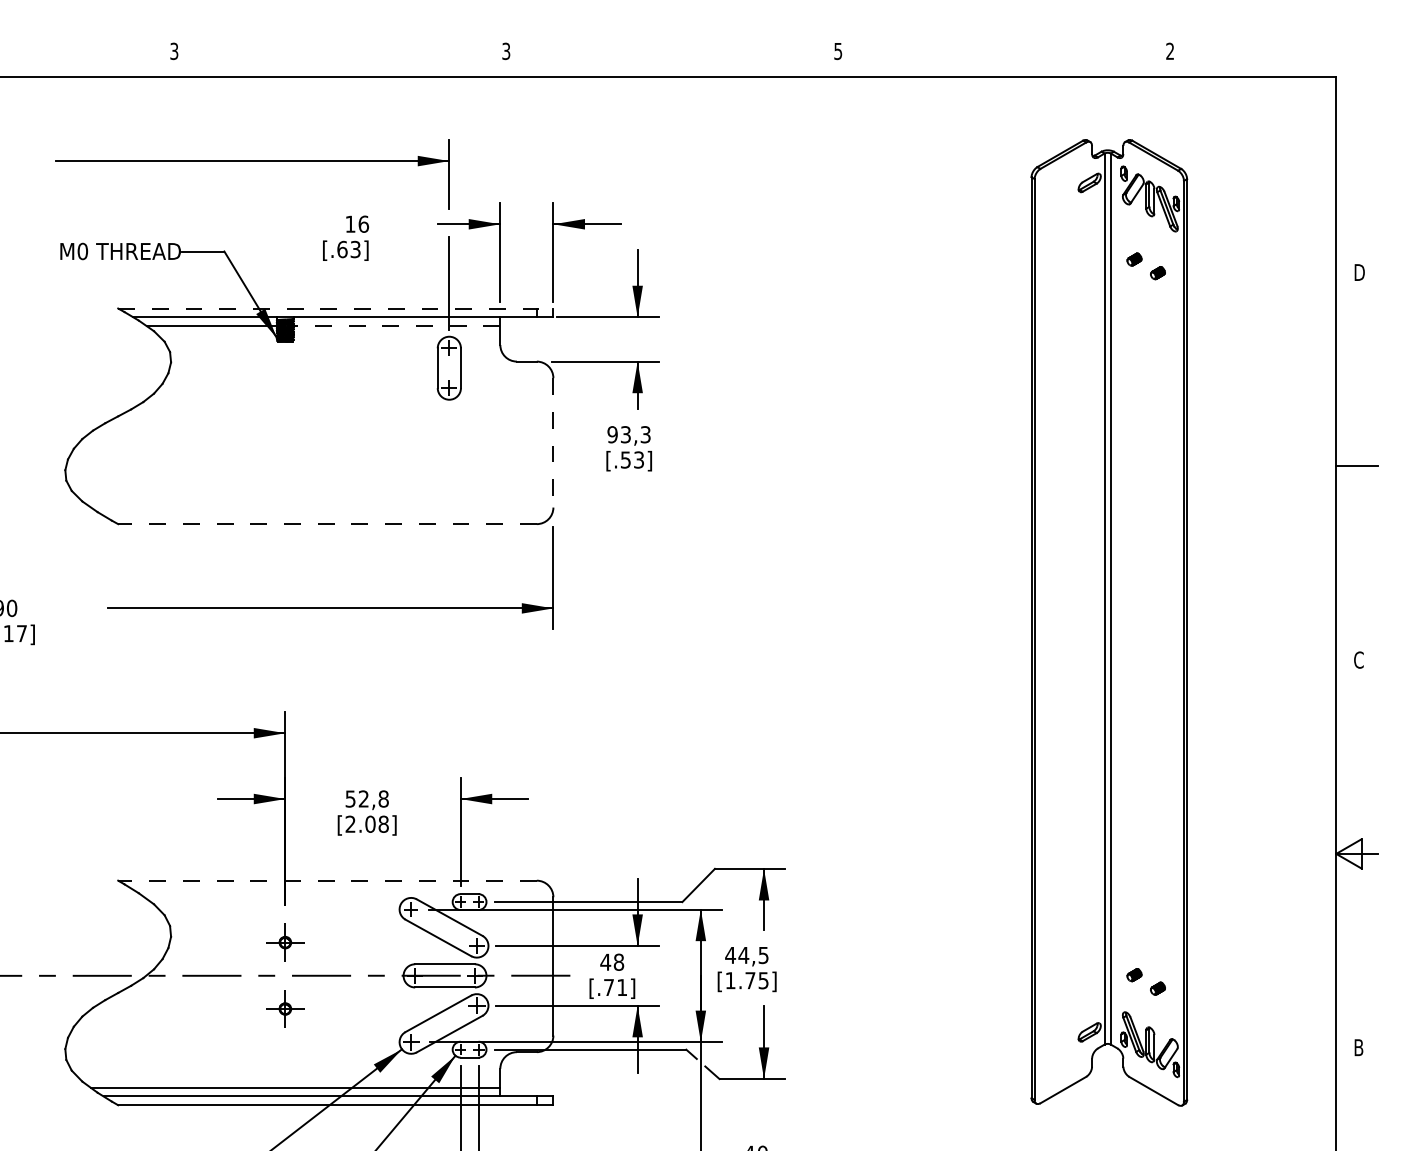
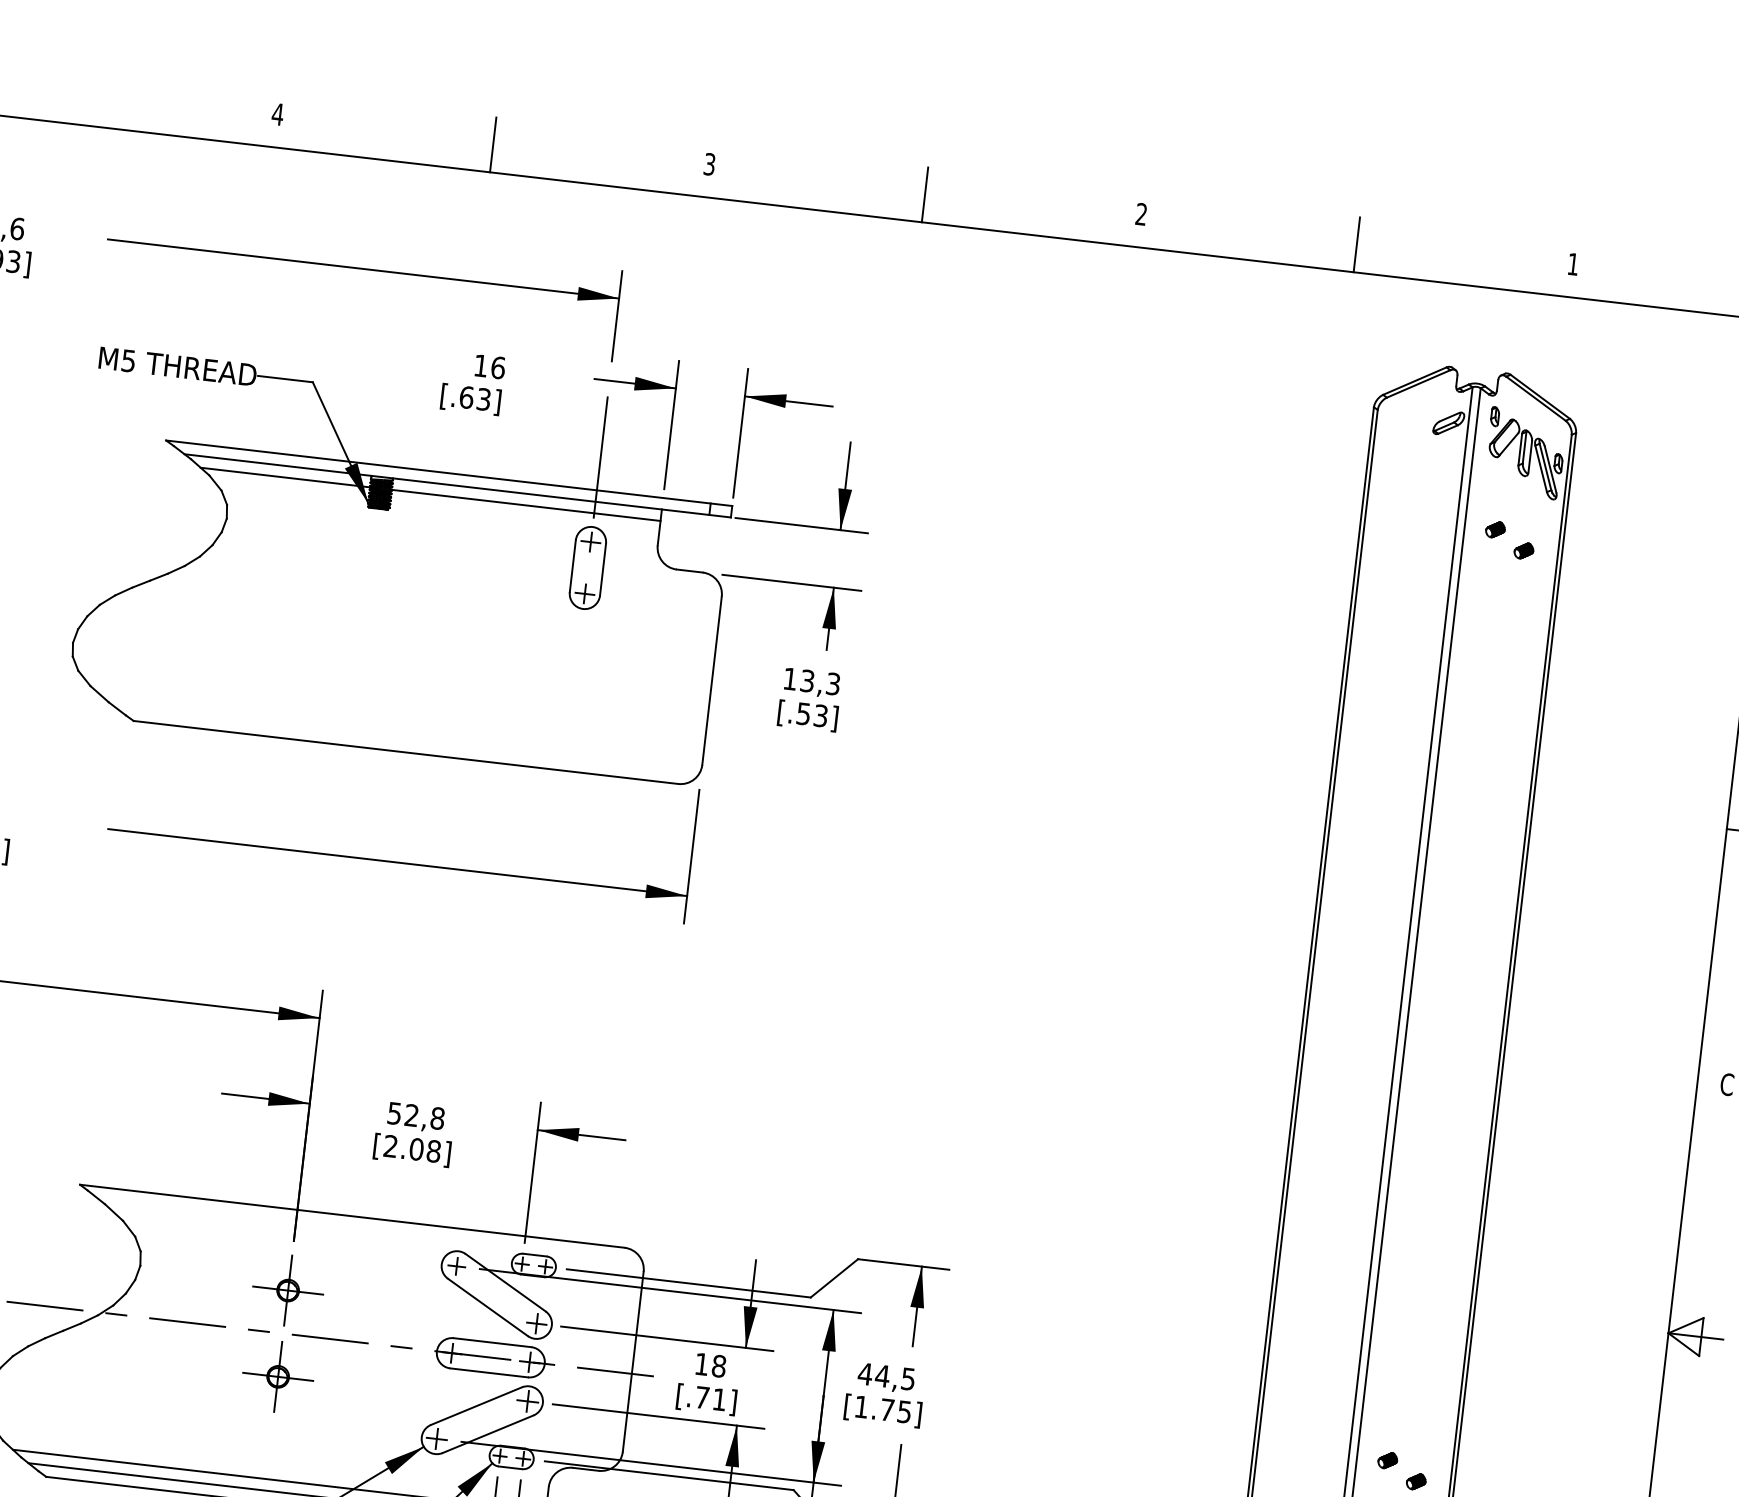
text: (1169, 50) -> (1572, 263), 2 -> 1
text: (174, 51) -> (278, 114), 3 -> 4
text: (838, 51) -> (1141, 214), 5 -> 2
line: (340, 55) -> (493, 144), added
line: (672, 55) -> (925, 194), added
line: (1004, 55) -> (1357, 244), added
text: (82, 251) -> (128, 360), M0 -> M5
line: (335, 308) -> (448, 473), dashed -> solid
line: (396, 326) -> (525, 505), dashed -> solid
text: (612, 434) -> (790, 678), 93,3 -> 13,3
line: (553, 442) -> (712, 680), dashed -> solid
line: (327, 524) -> (405, 752), dashed -> solid
line: (327, 880) -> (352, 1216), dashed -> solid
part: (285, 942) -> (288, 1290), size x1.43
text: (605, 961) -> (701, 1363), 48 -> 18
part: (285, 1008) -> (278, 1376), size x1.43

